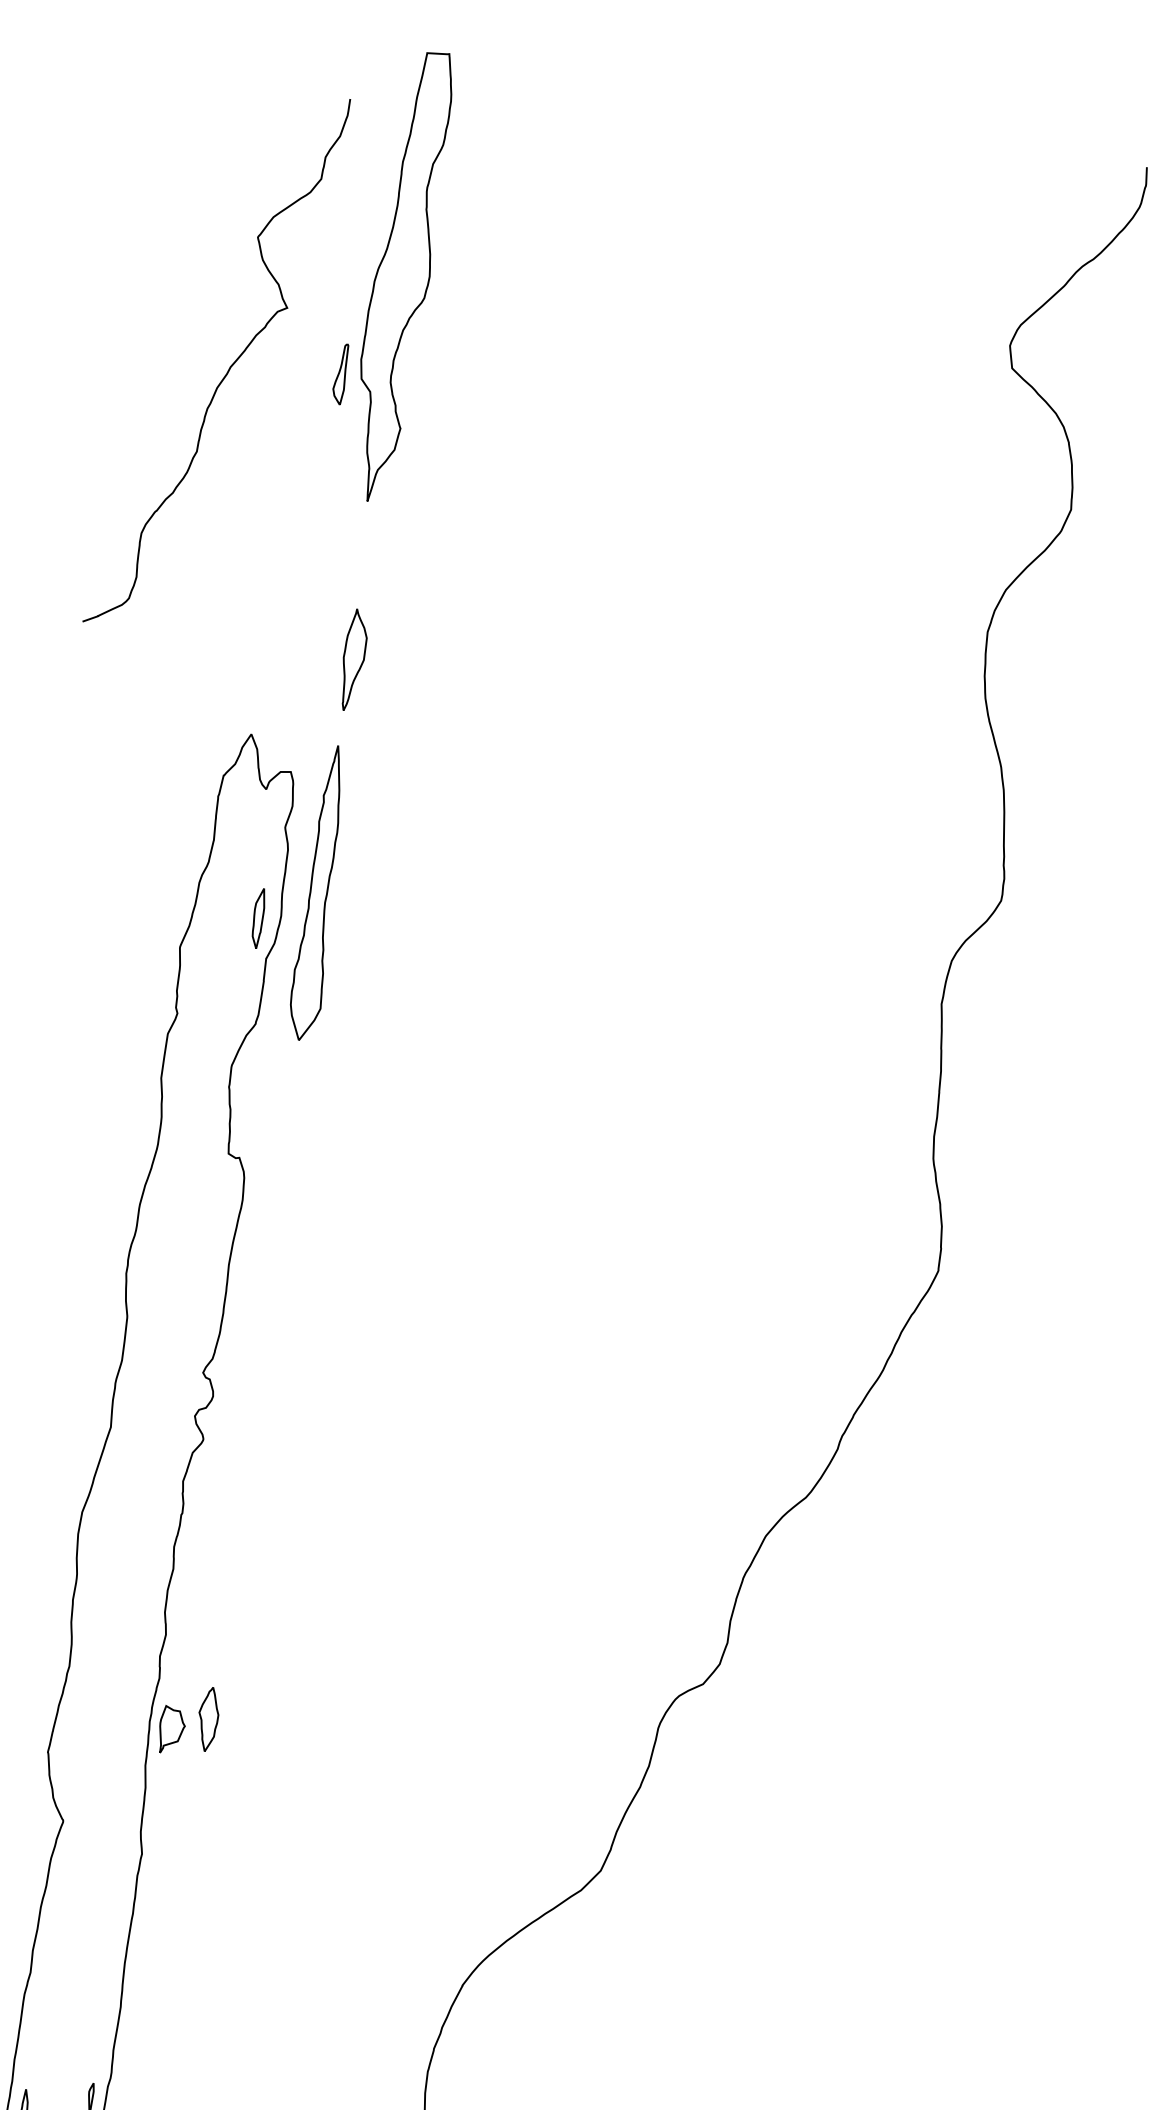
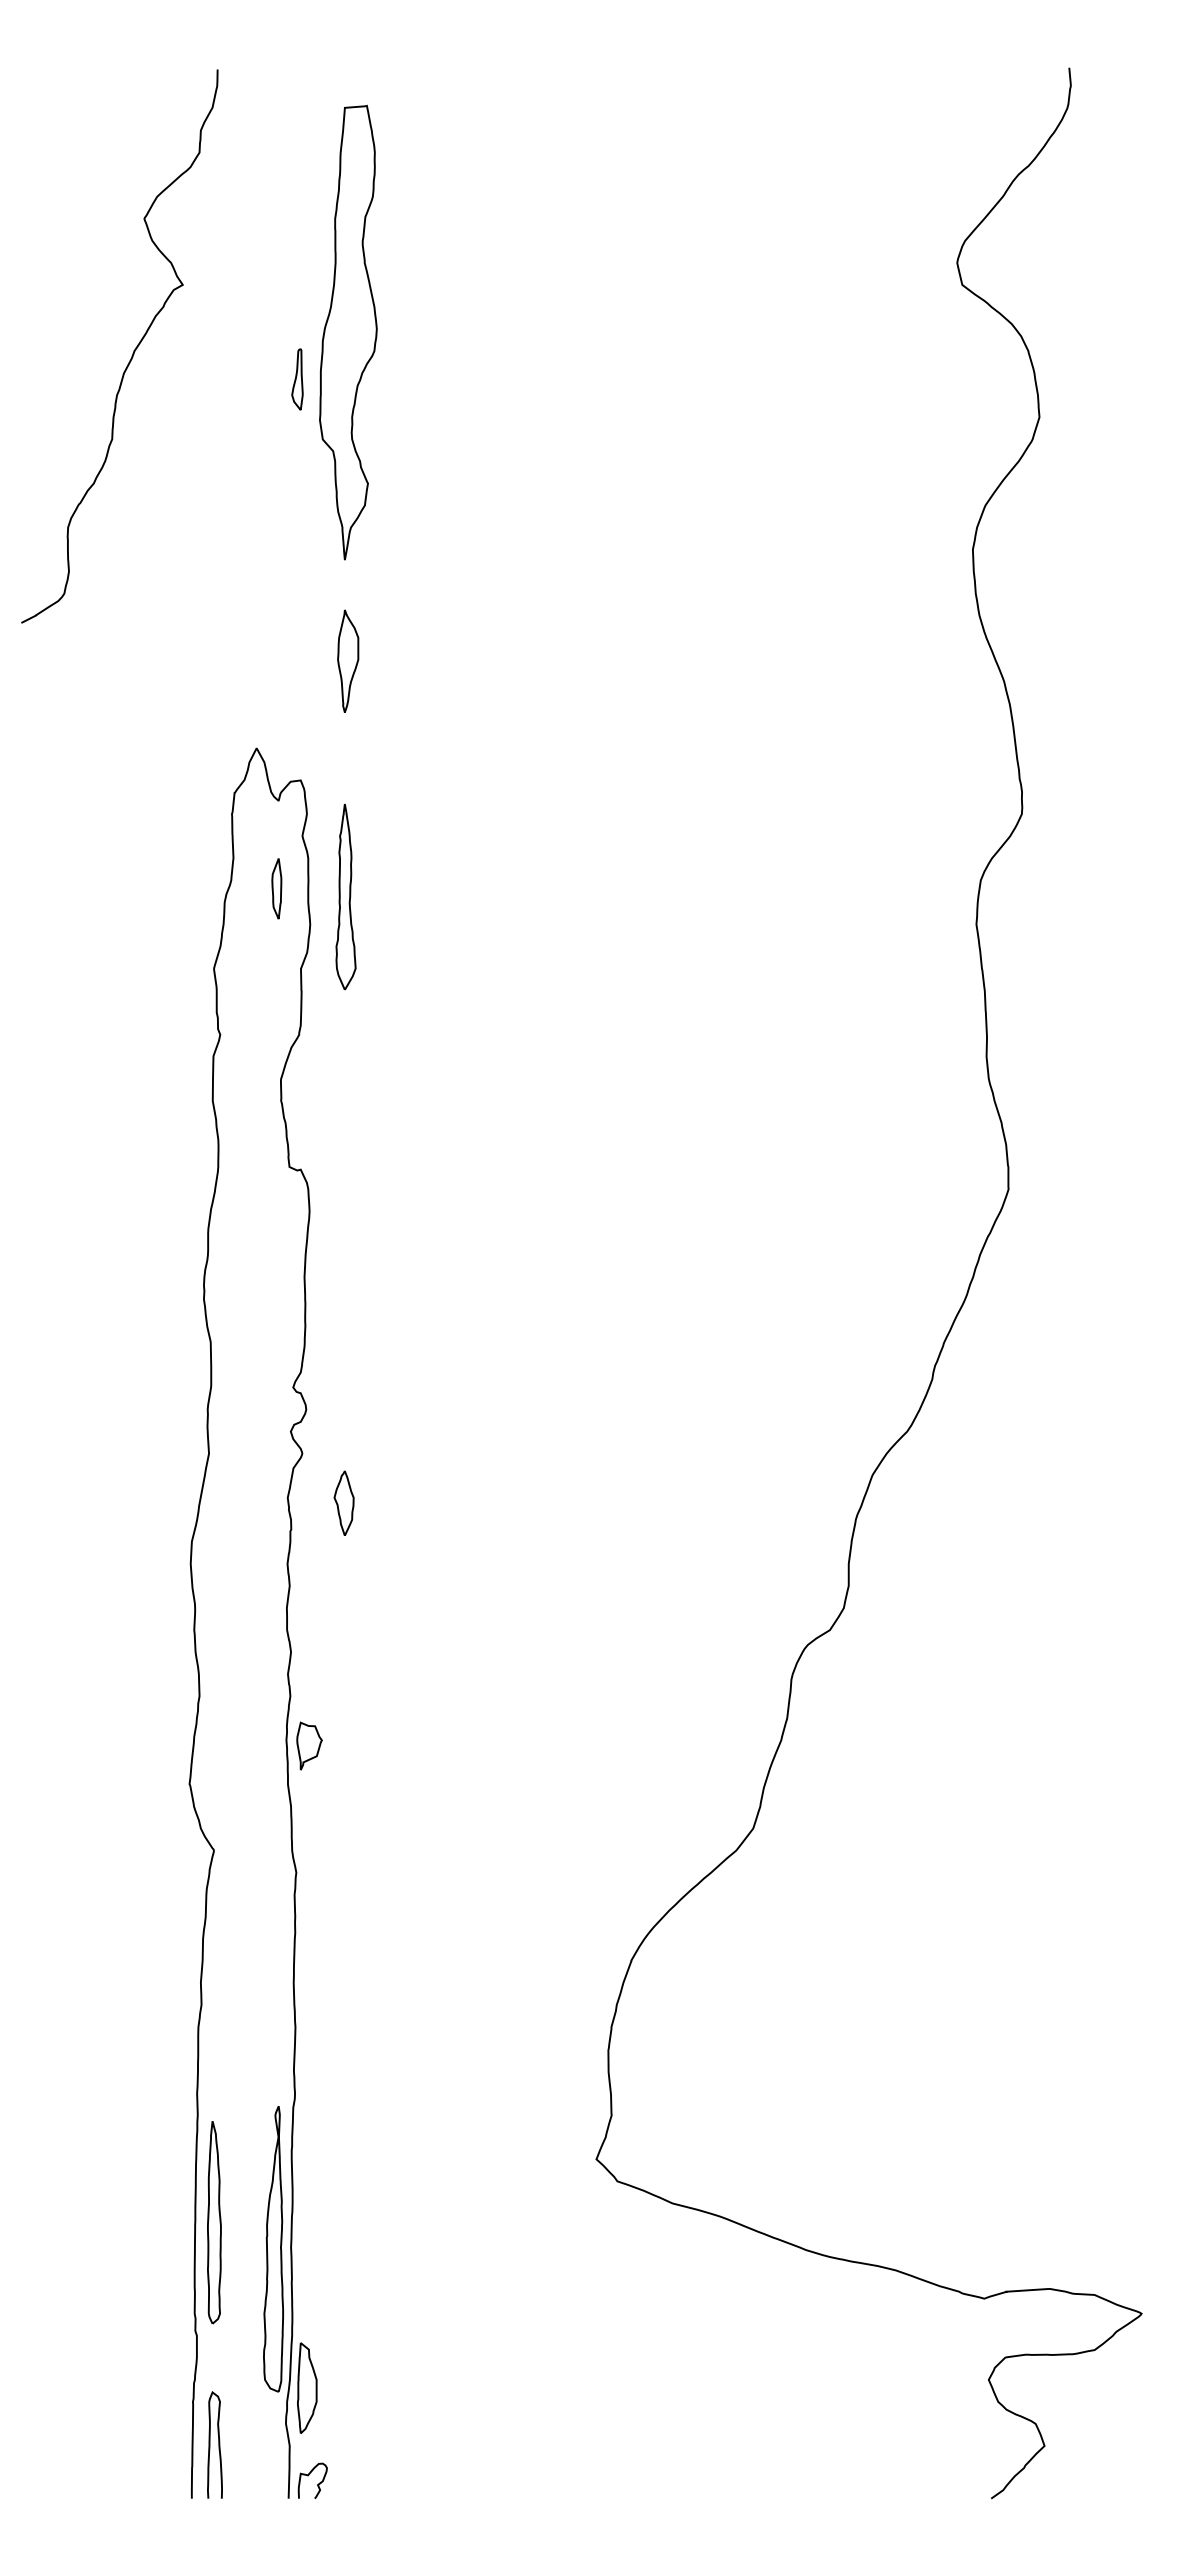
part: (401, 276) -> (348, 332), moved
curve: (229, 366) -> (133, 350), moved
part: (319, 893) -> (345, 897), size x0.62
part: (258, 918) -> (276, 888), moved
part: (207, 1718) -> (343, 1502), moved

